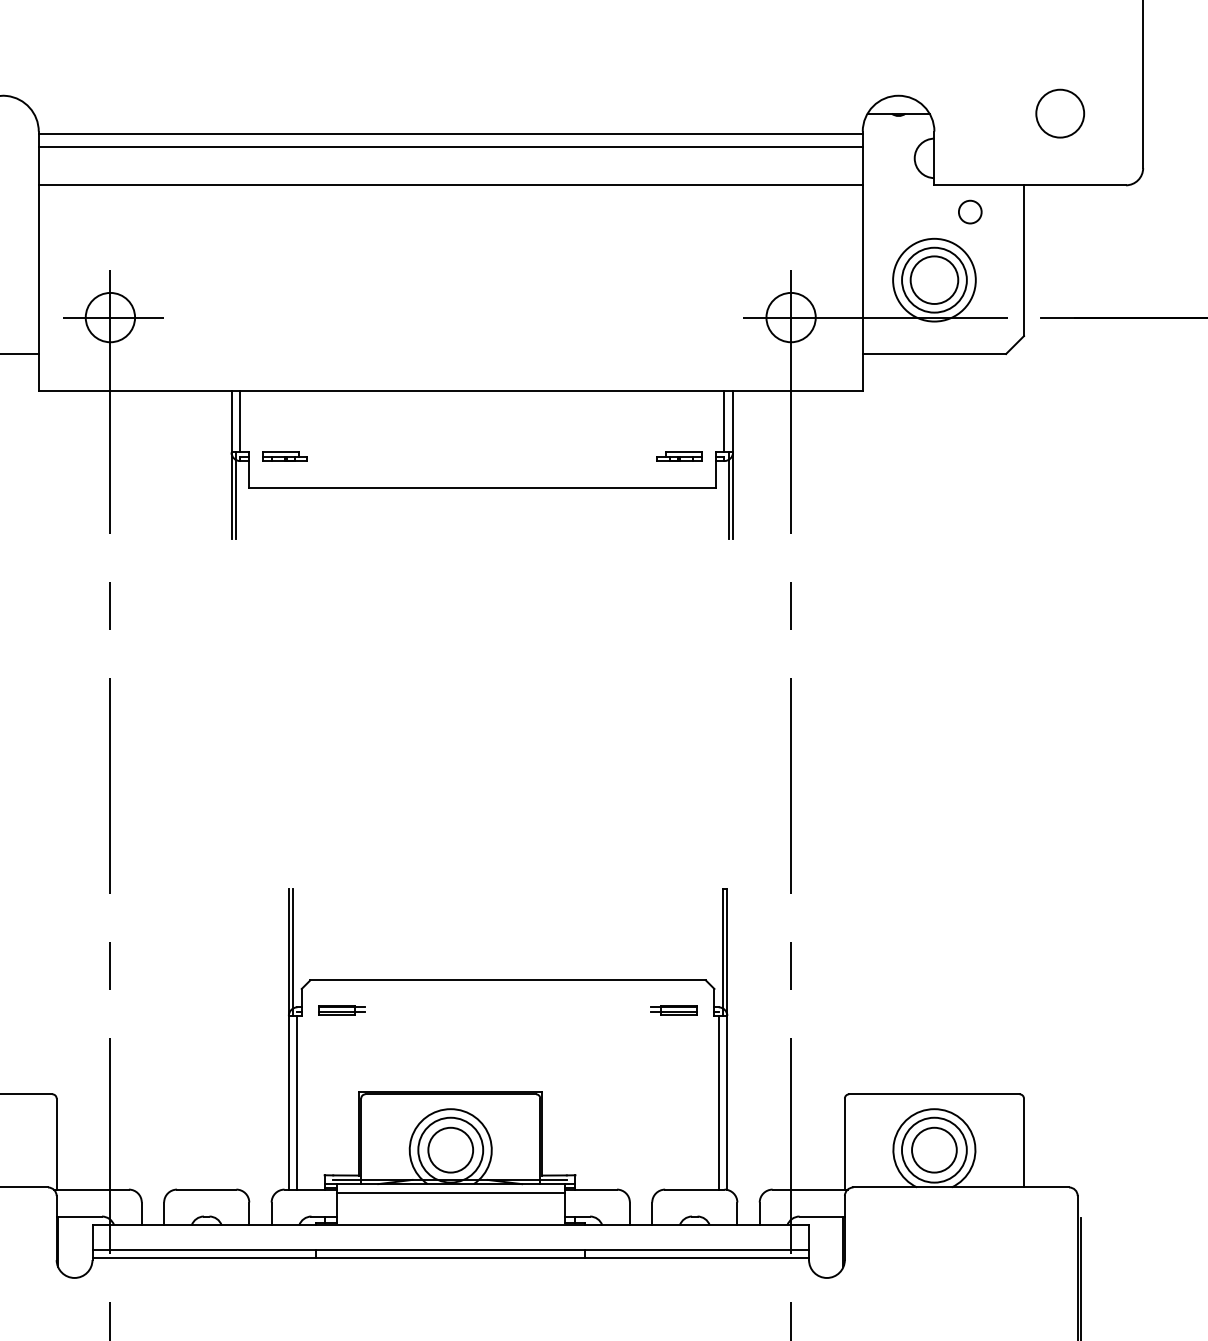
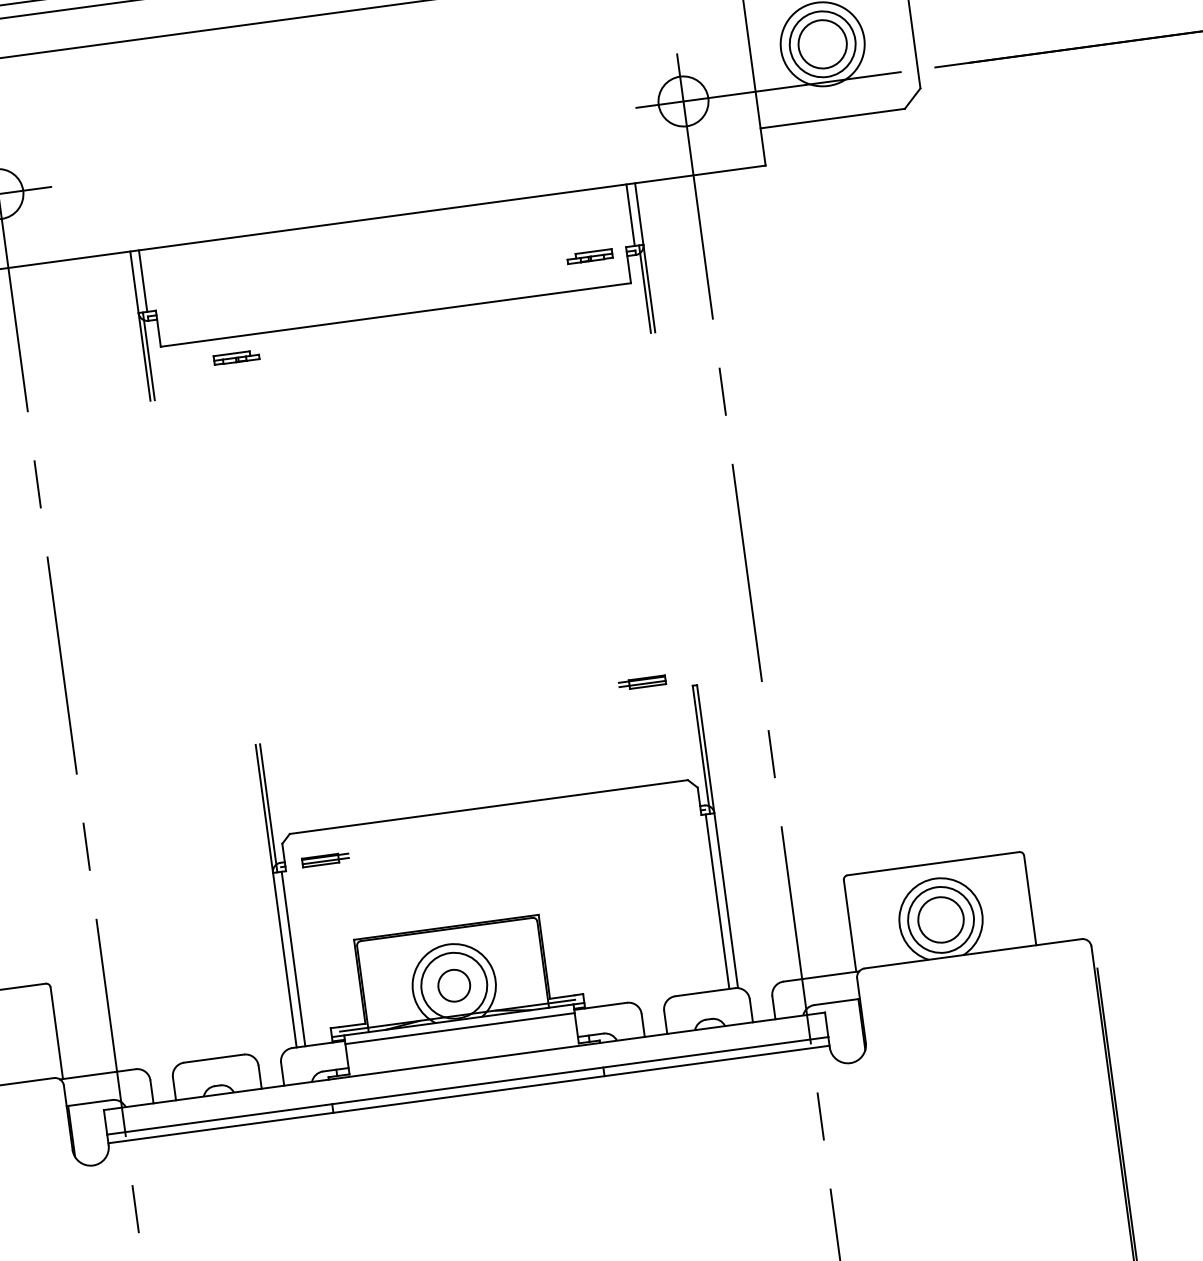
part: (284, 456) -> (235, 357), moved
part: (673, 1010) -> (641, 683), moved
circle: (450, 1149) -> (453, 985), size x0.7

